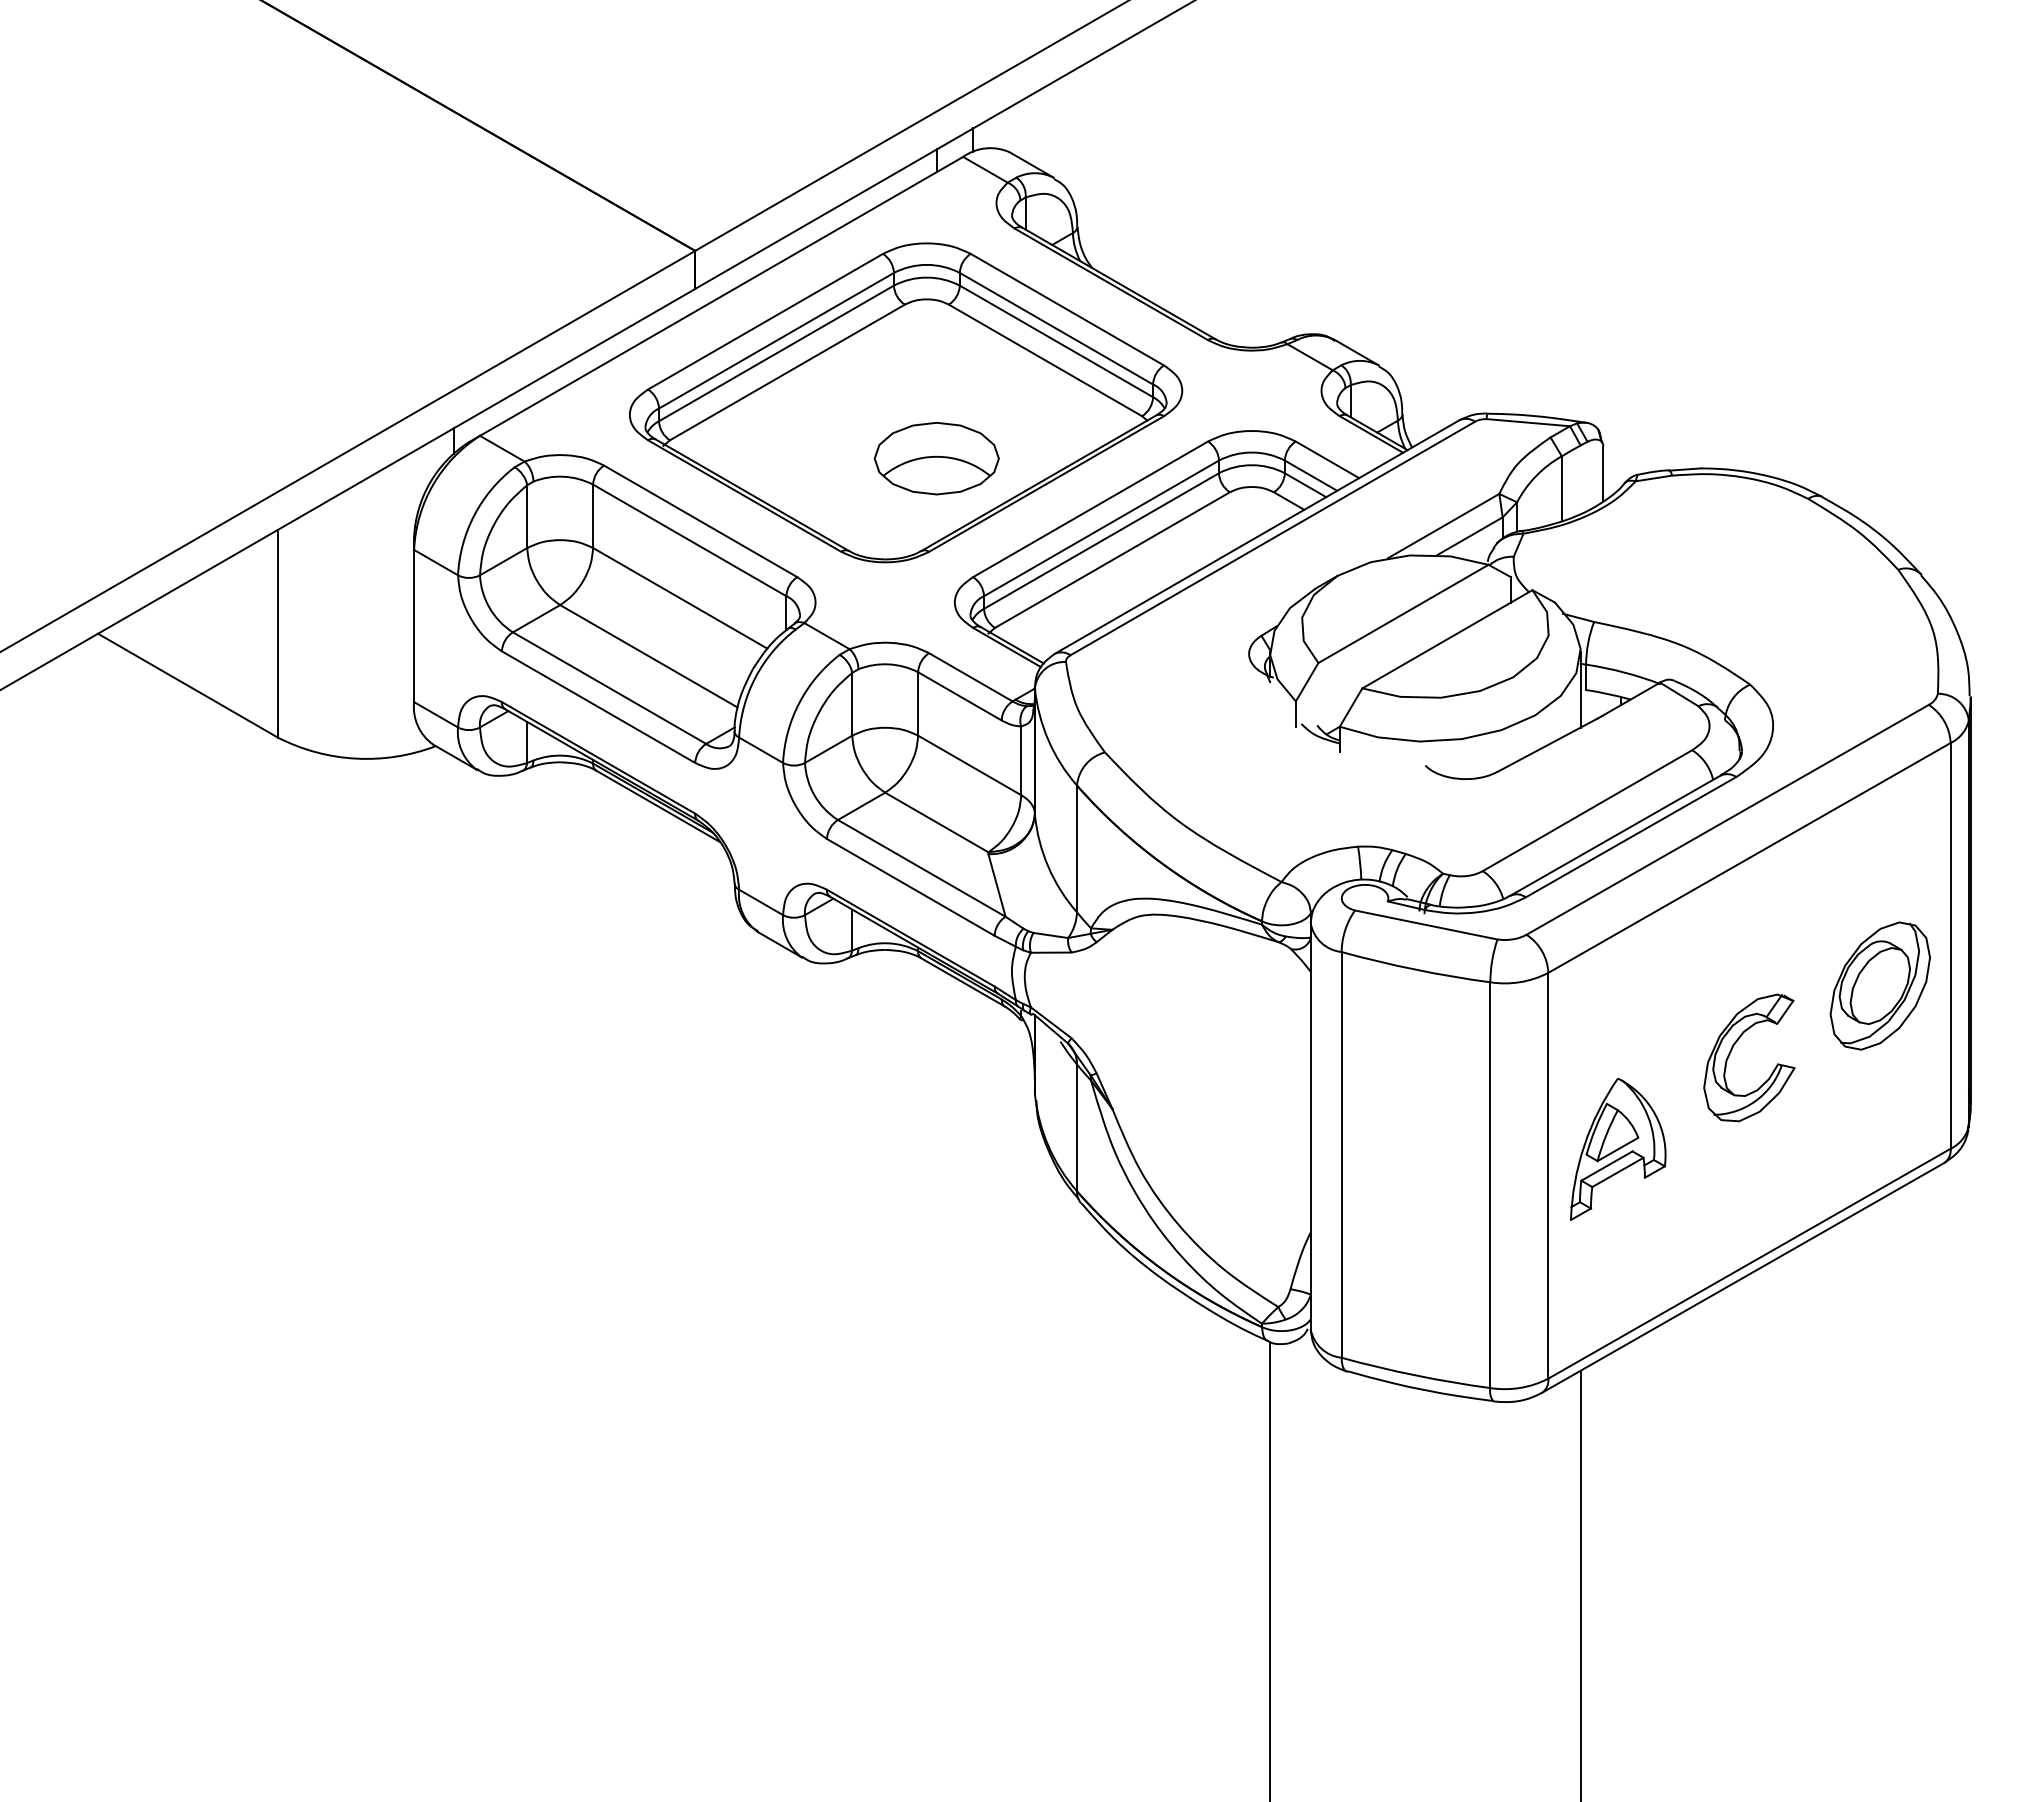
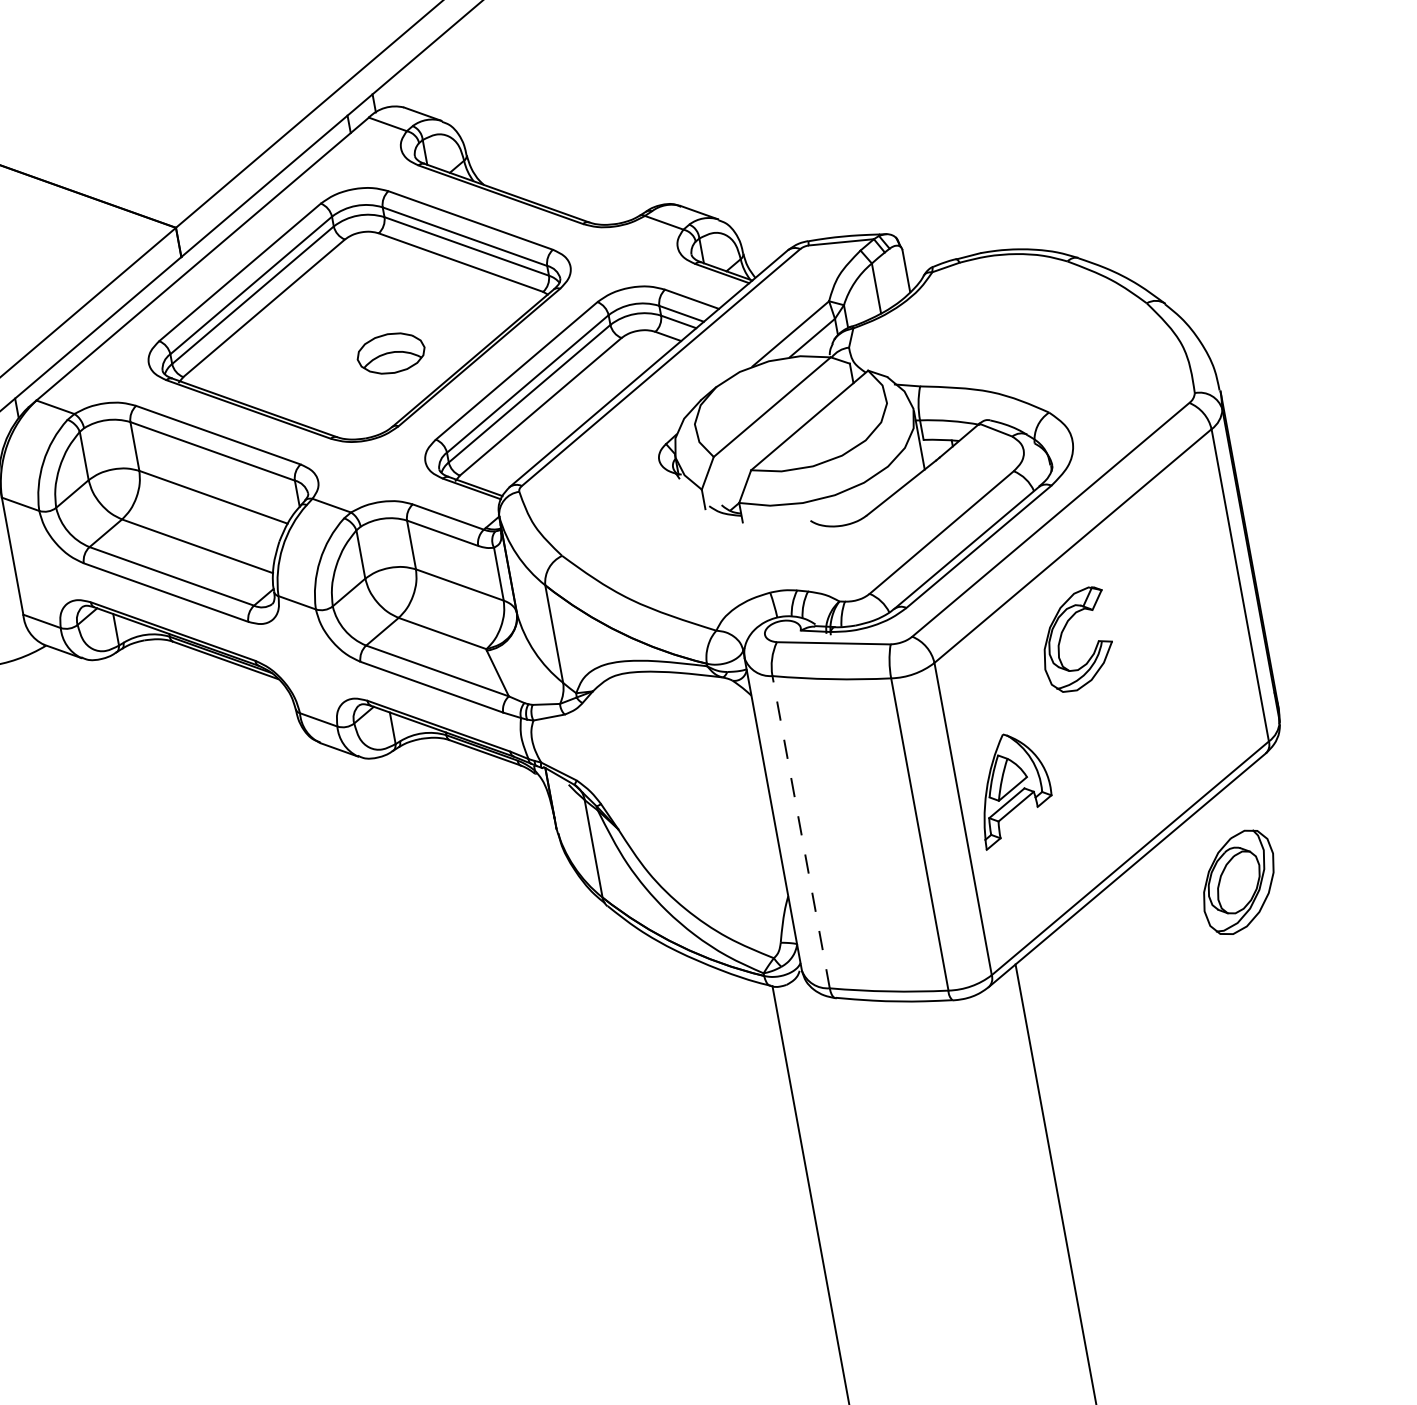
part: (936, 458) -> (390, 353), size x0.7
part: (1879, 985) -> (1238, 882), moved
part: (1732, 1050) -> (1061, 636), moved
line: (1341, 1154) -> (800, 831), solid -> dashed

